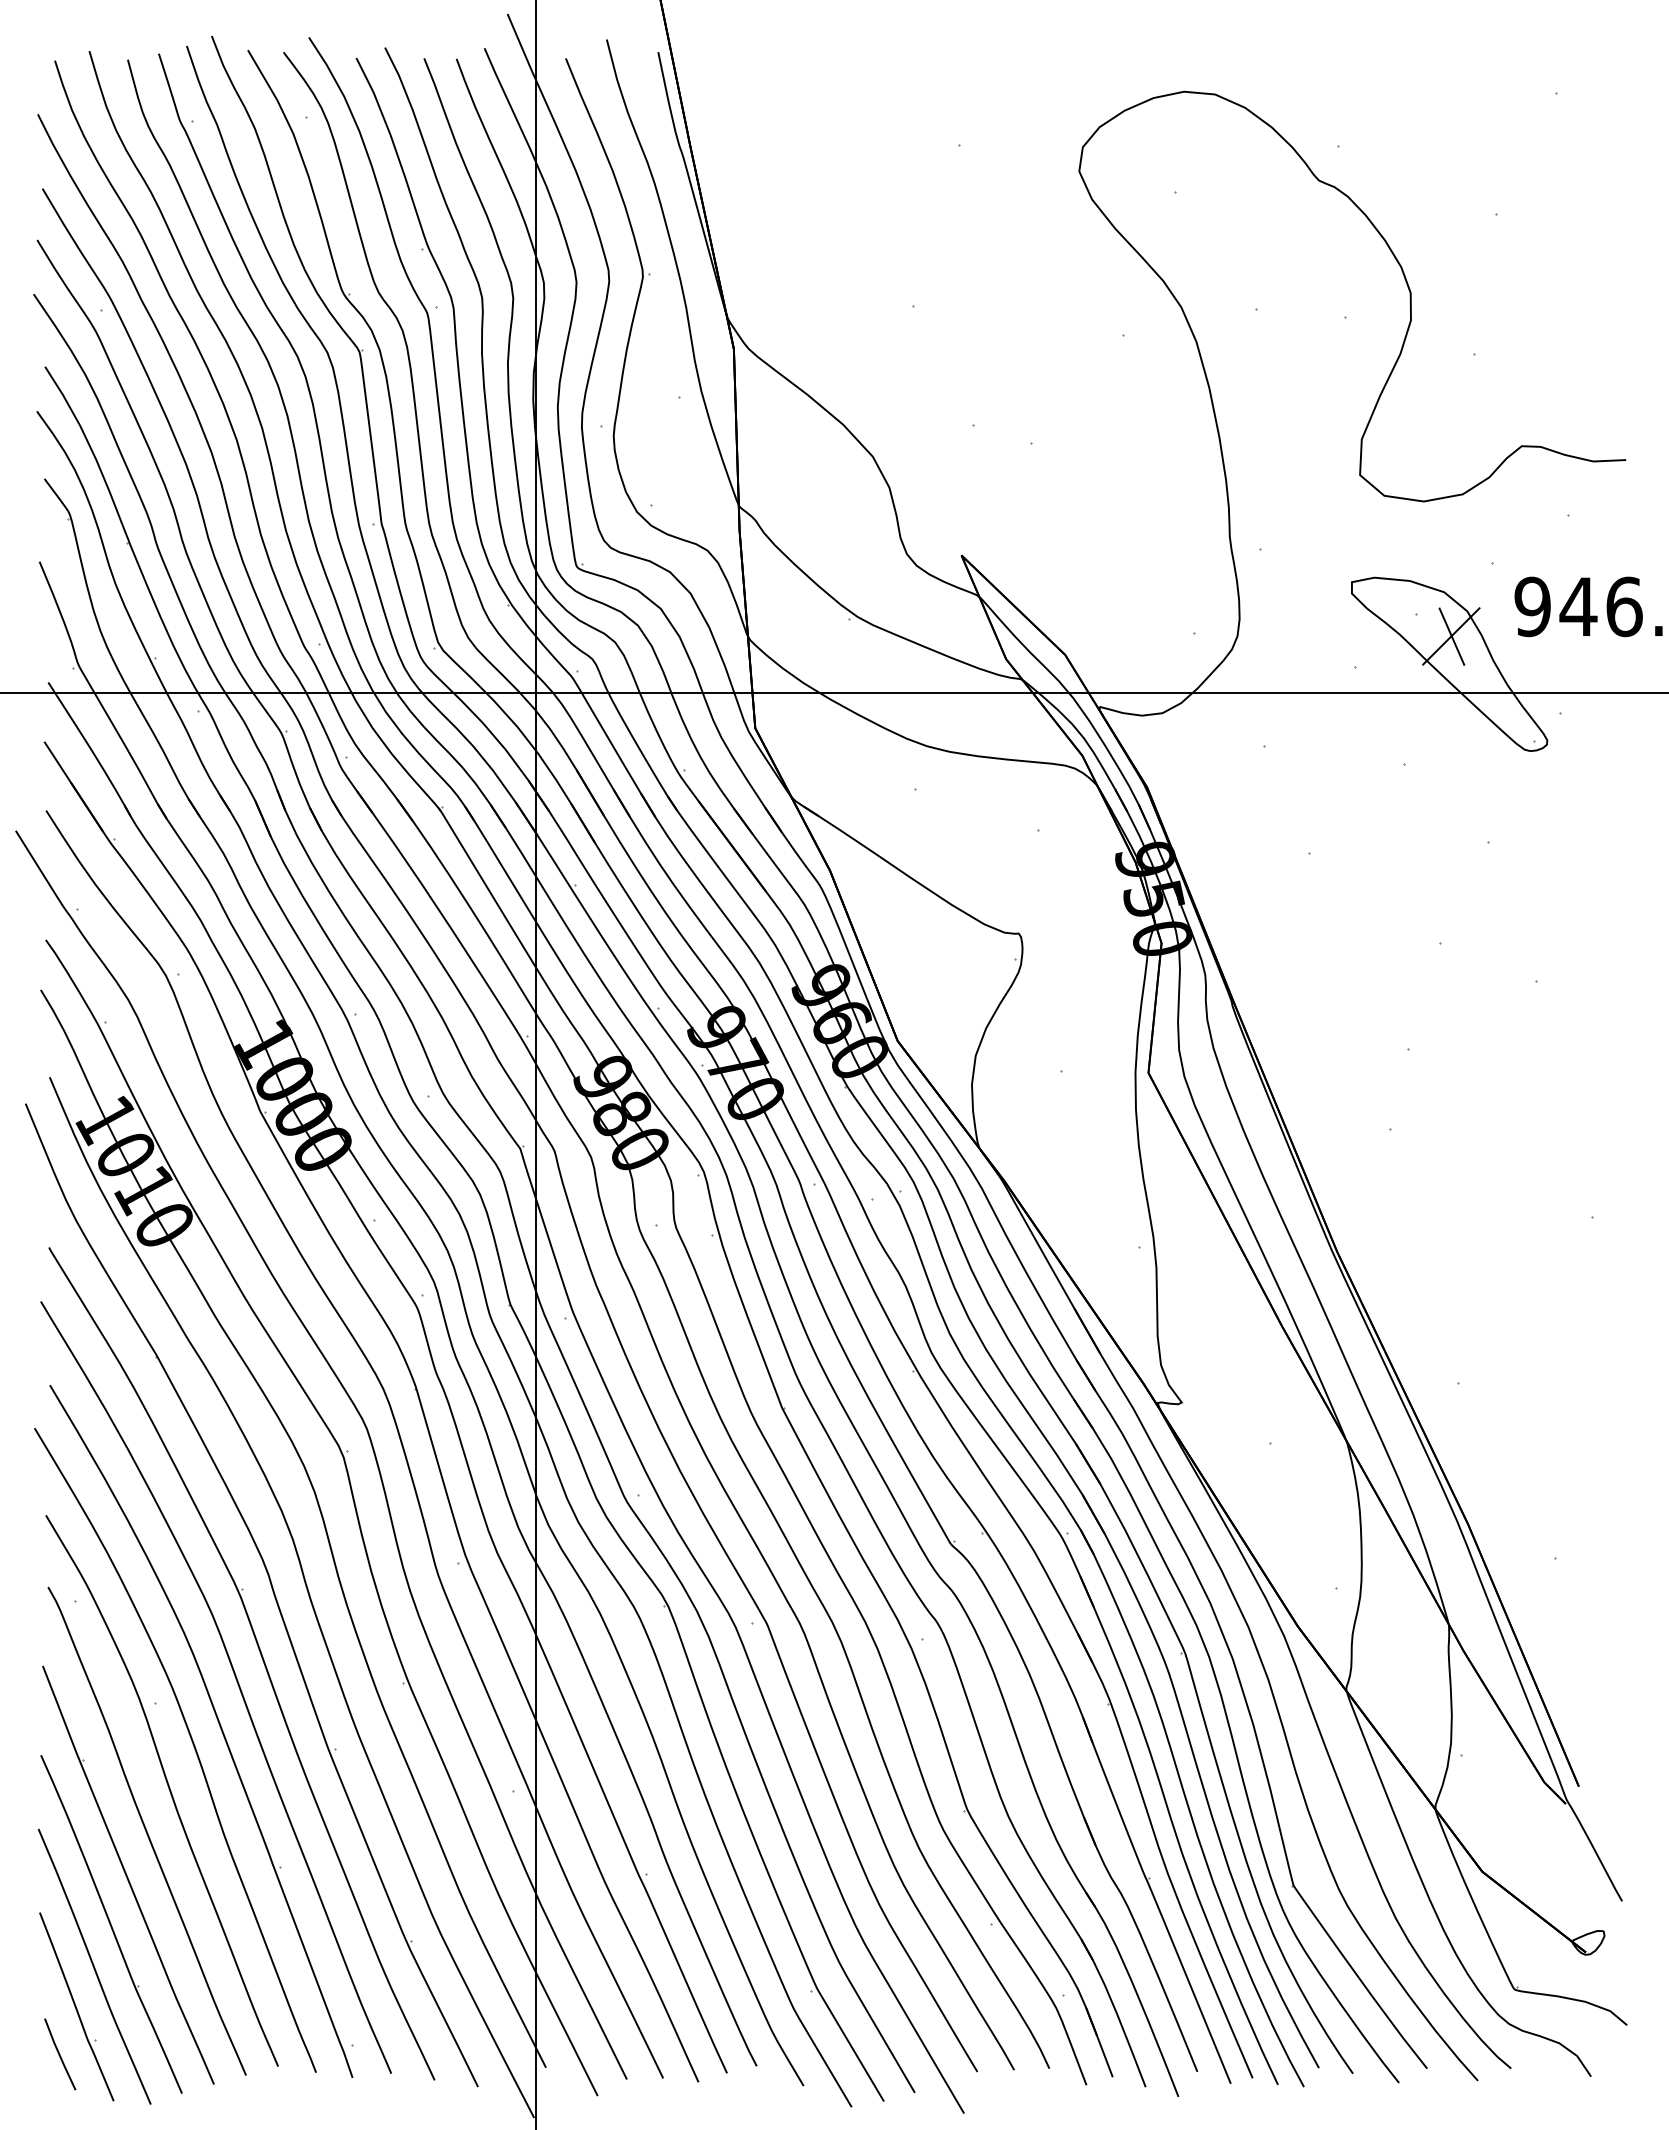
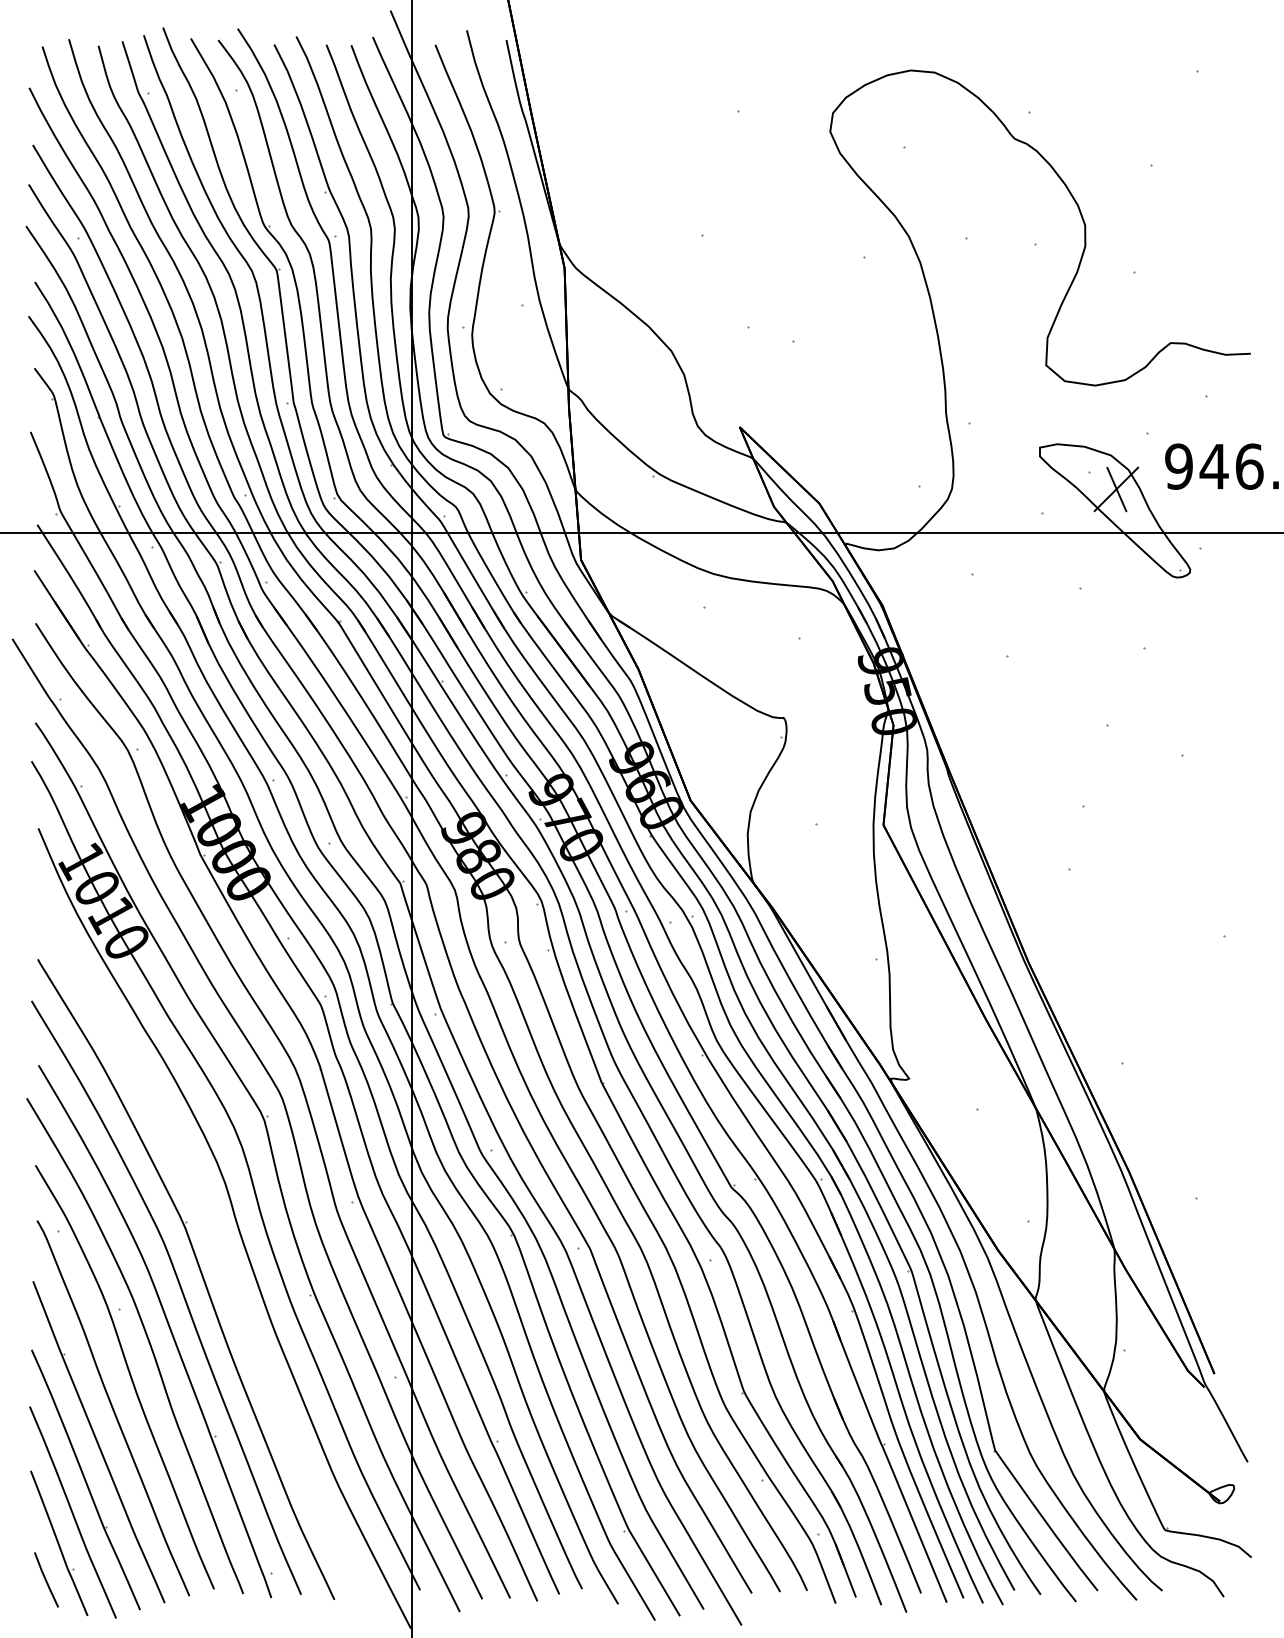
part: (271, 1588) -> (208, 1221), removed

